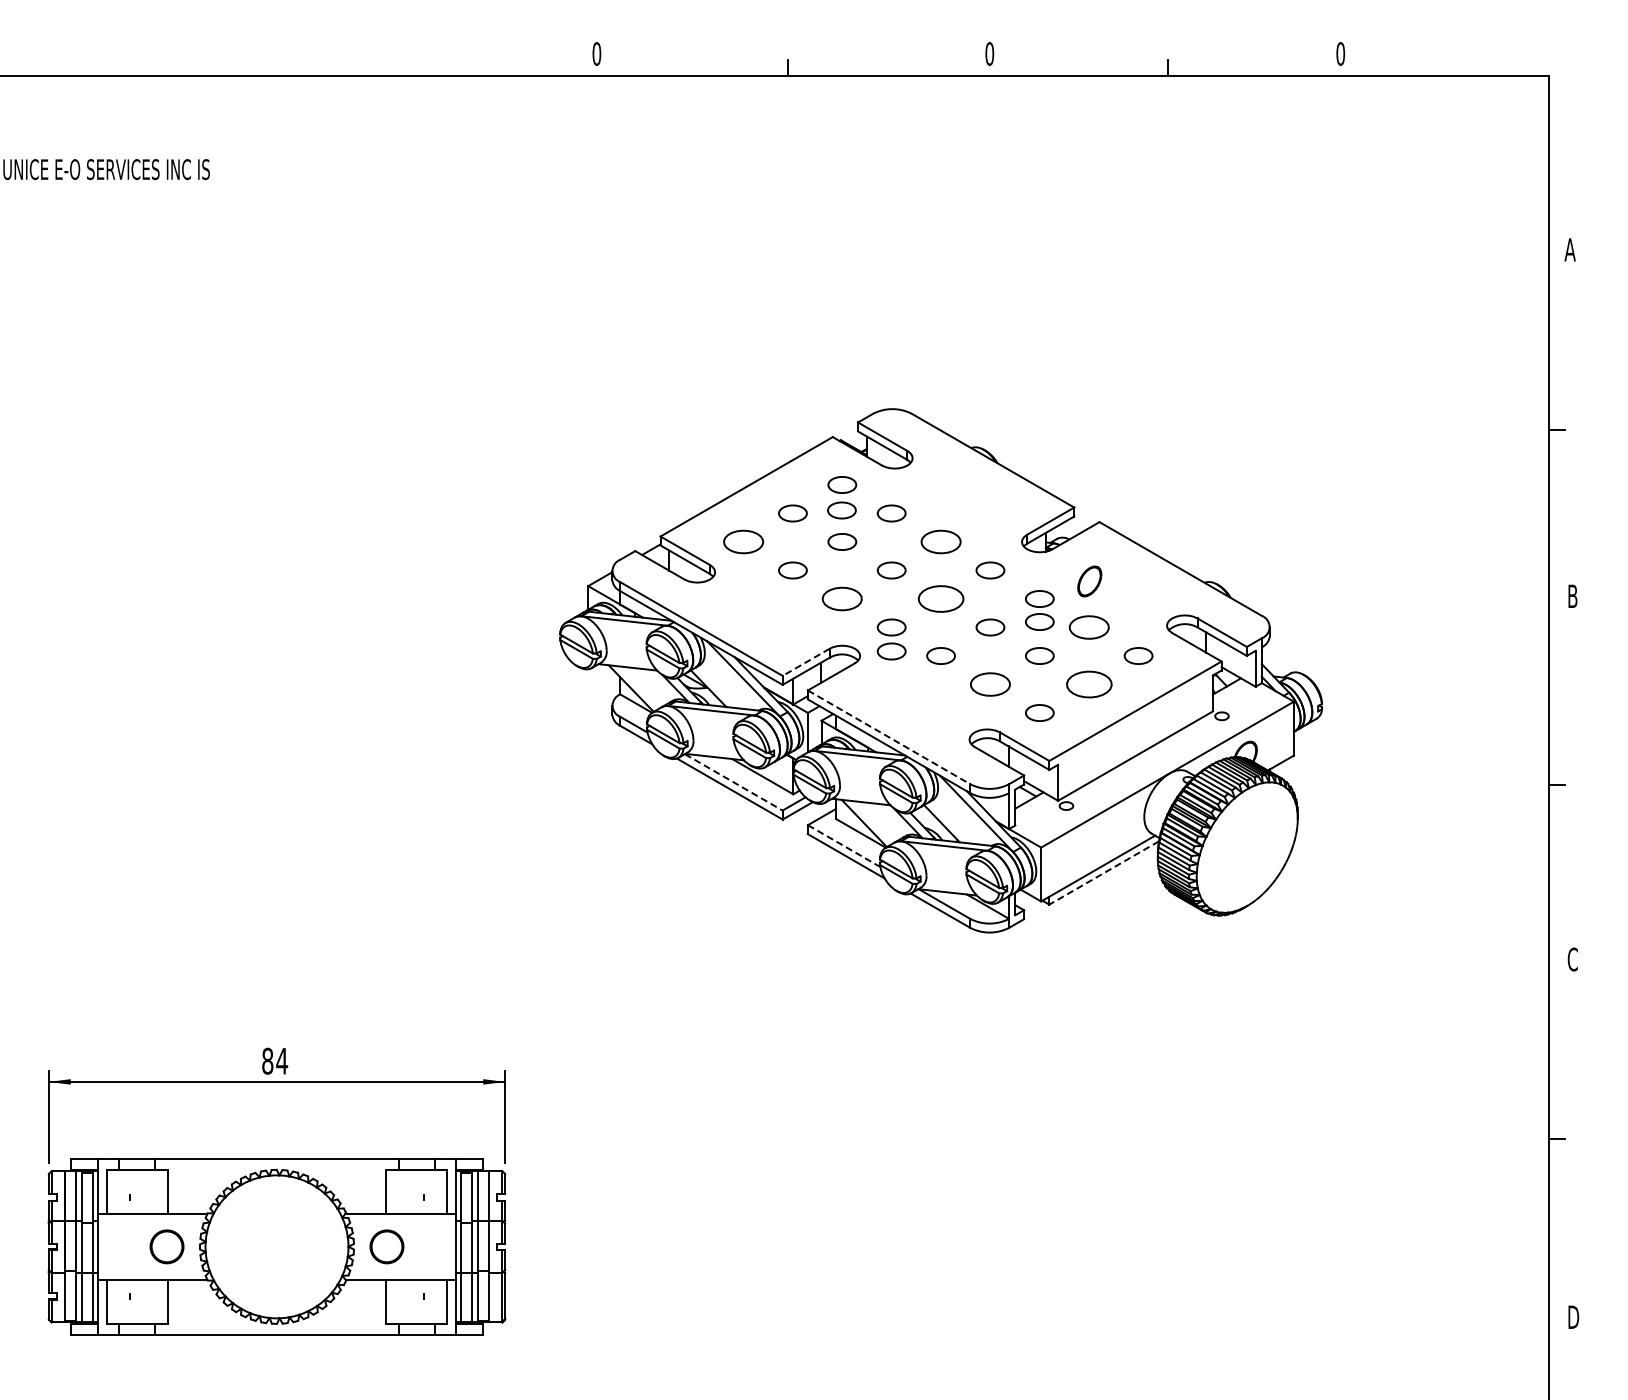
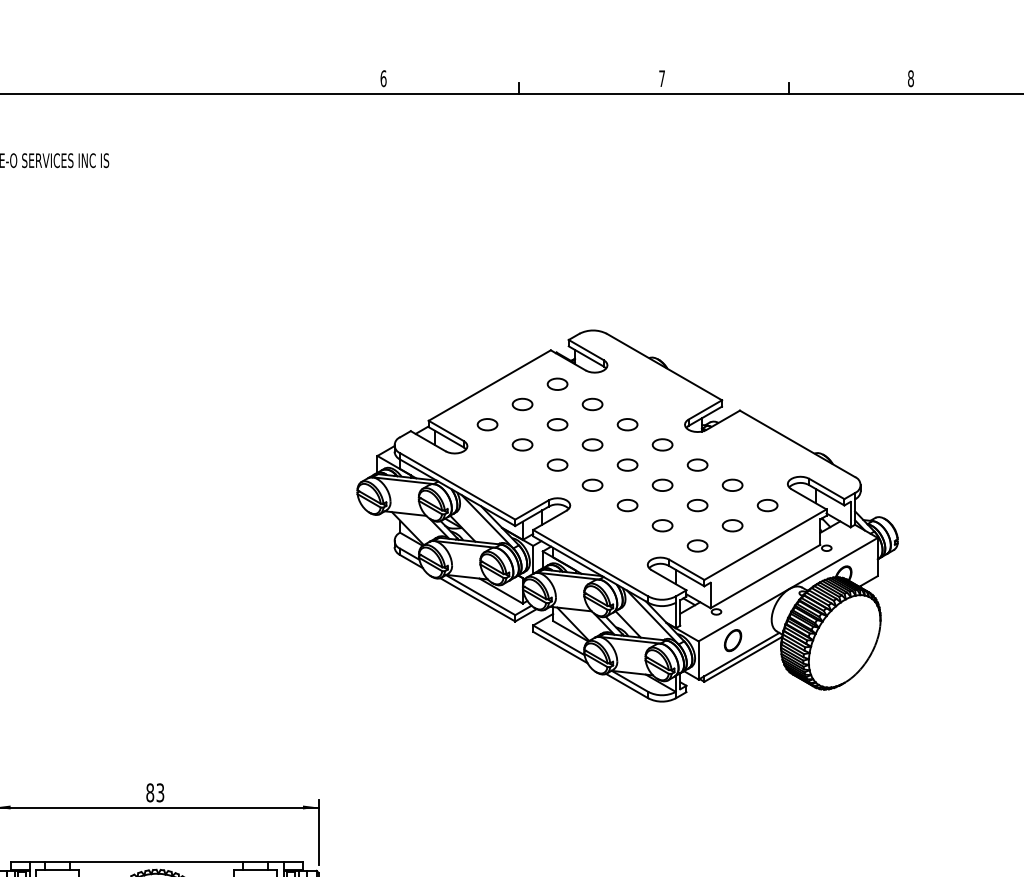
text: (596, 53) -> (383, 78), 0 -> 6
text: (989, 53) -> (661, 78), 0 -> 7
text: (1340, 53) -> (910, 78), 0 -> 8
part: (841, 510) -> (557, 402), removed
part: (743, 541) -> (487, 424), size x0.71
part: (940, 541) -> (627, 424), size x0.71
part: (1089, 581) -> (732, 640), moved
part: (842, 598) -> (557, 464), size x0.71
part: (940, 598) -> (627, 464), size x0.62
part: (1039, 621) -> (697, 481), removed
part: (1088, 627) -> (732, 485), size x0.71
part: (891, 651) -> (592, 502), removed
line: (805, 662) -> (531, 510), dashed -> solid
part: (990, 684) -> (662, 525), size x0.71
part: (1088, 684) -> (732, 525), size x0.62
line: (889, 737) -> (591, 563), dashed -> solid
line: (734, 782) -> (481, 595), dashed -> solid
line: (844, 846) -> (559, 640), dashed -> solid
line: (1103, 873) -> (742, 659), dashed -> solid
text: (282, 1060) -> (160, 792), 84 -> 83

